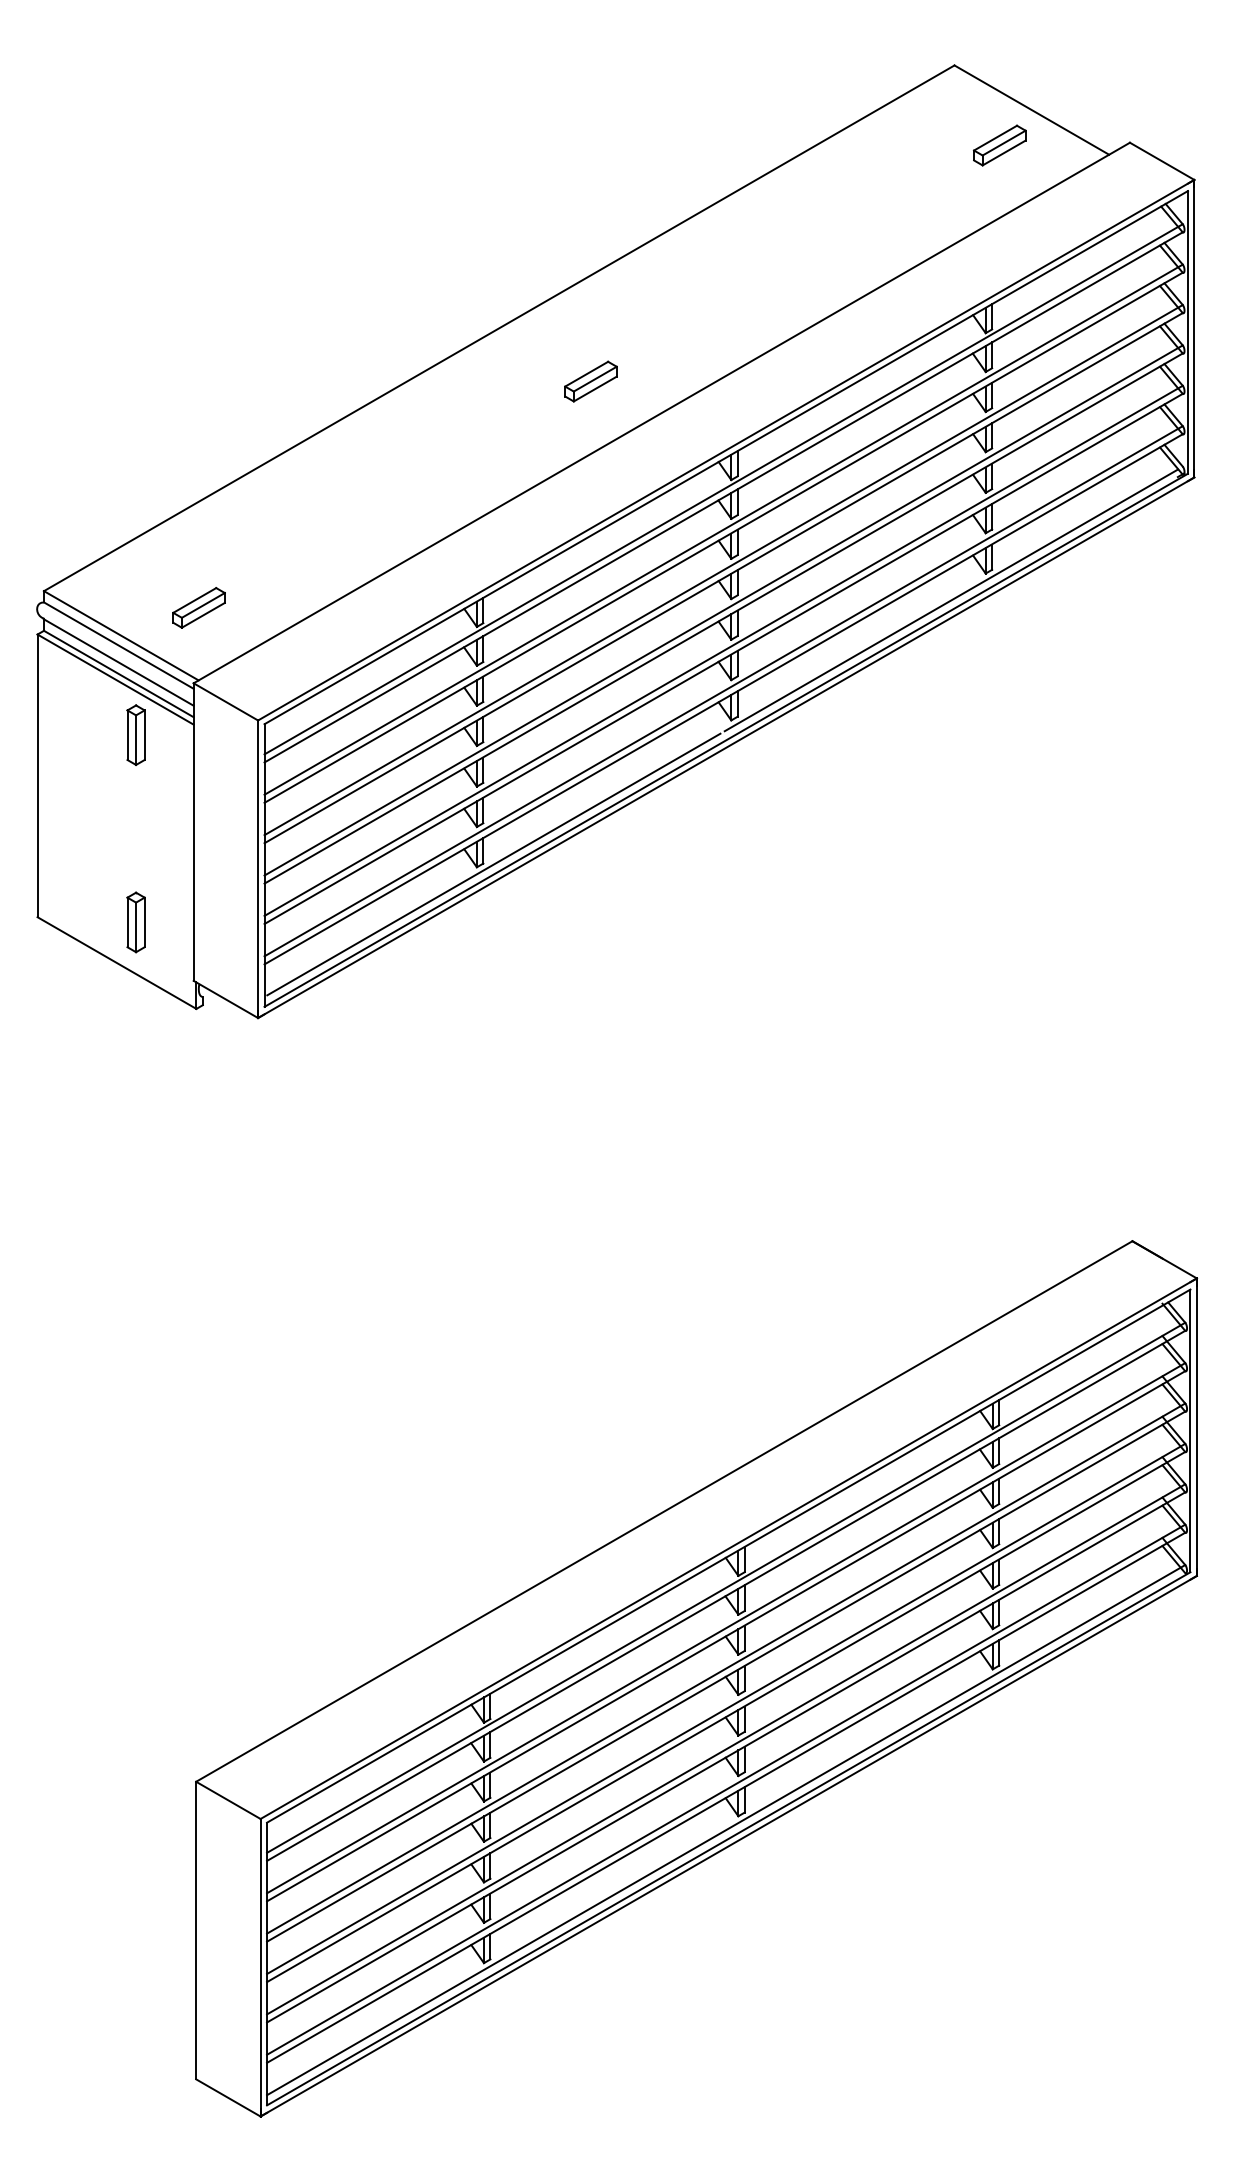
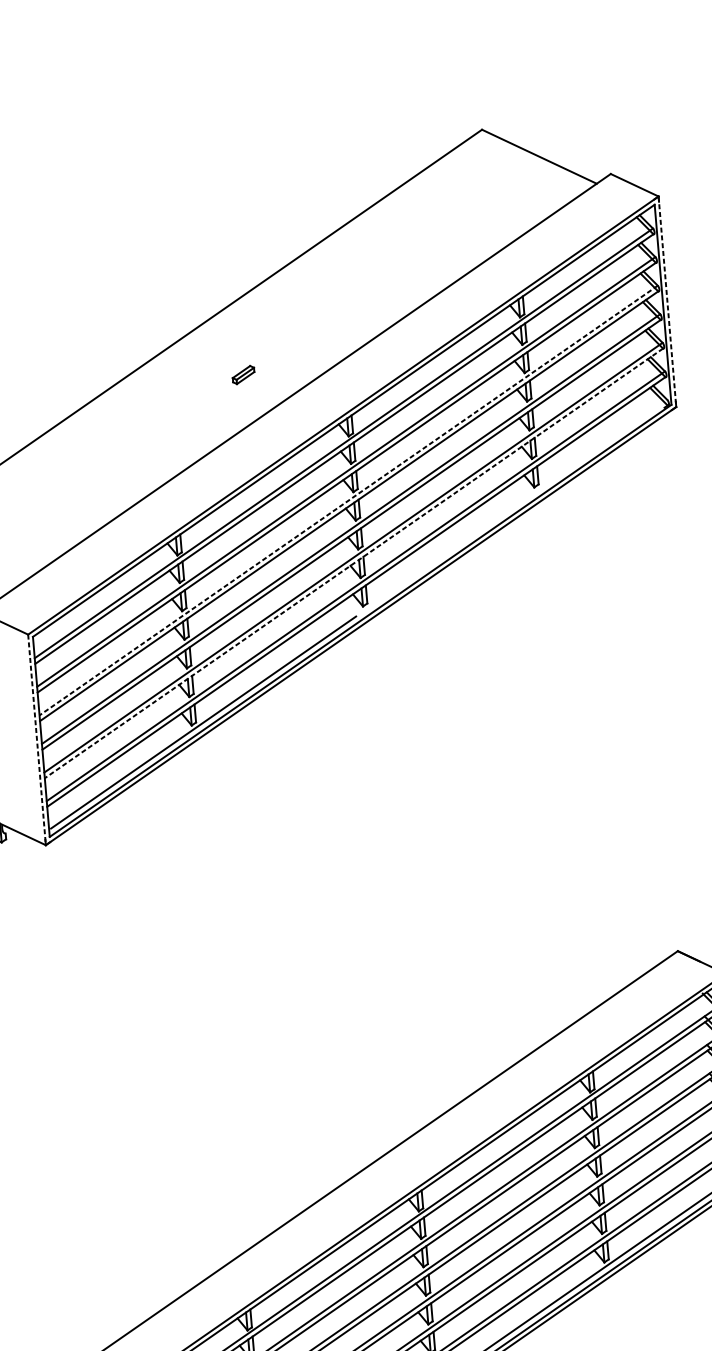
part: (999, 145) -> (518, 183), removed
line: (1194, 328) -> (667, 301), solid -> dashed
part: (590, 381) -> (243, 375), size x0.6
line: (723, 570) -> (348, 500), solid -> dashed
line: (950, 600) -> (511, 508), removed
line: (723, 659) -> (353, 563), solid -> dashed
line: (258, 869) -> (37, 740), solid -> dashed

